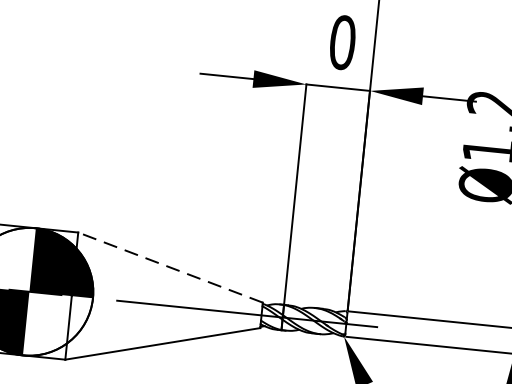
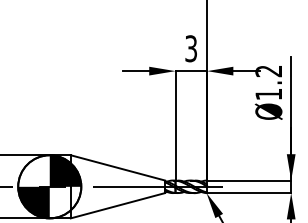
text: (343, 42) -> (191, 48), 0 -> 3
line: (169, 266) -> (117, 167), dashed -> solid

